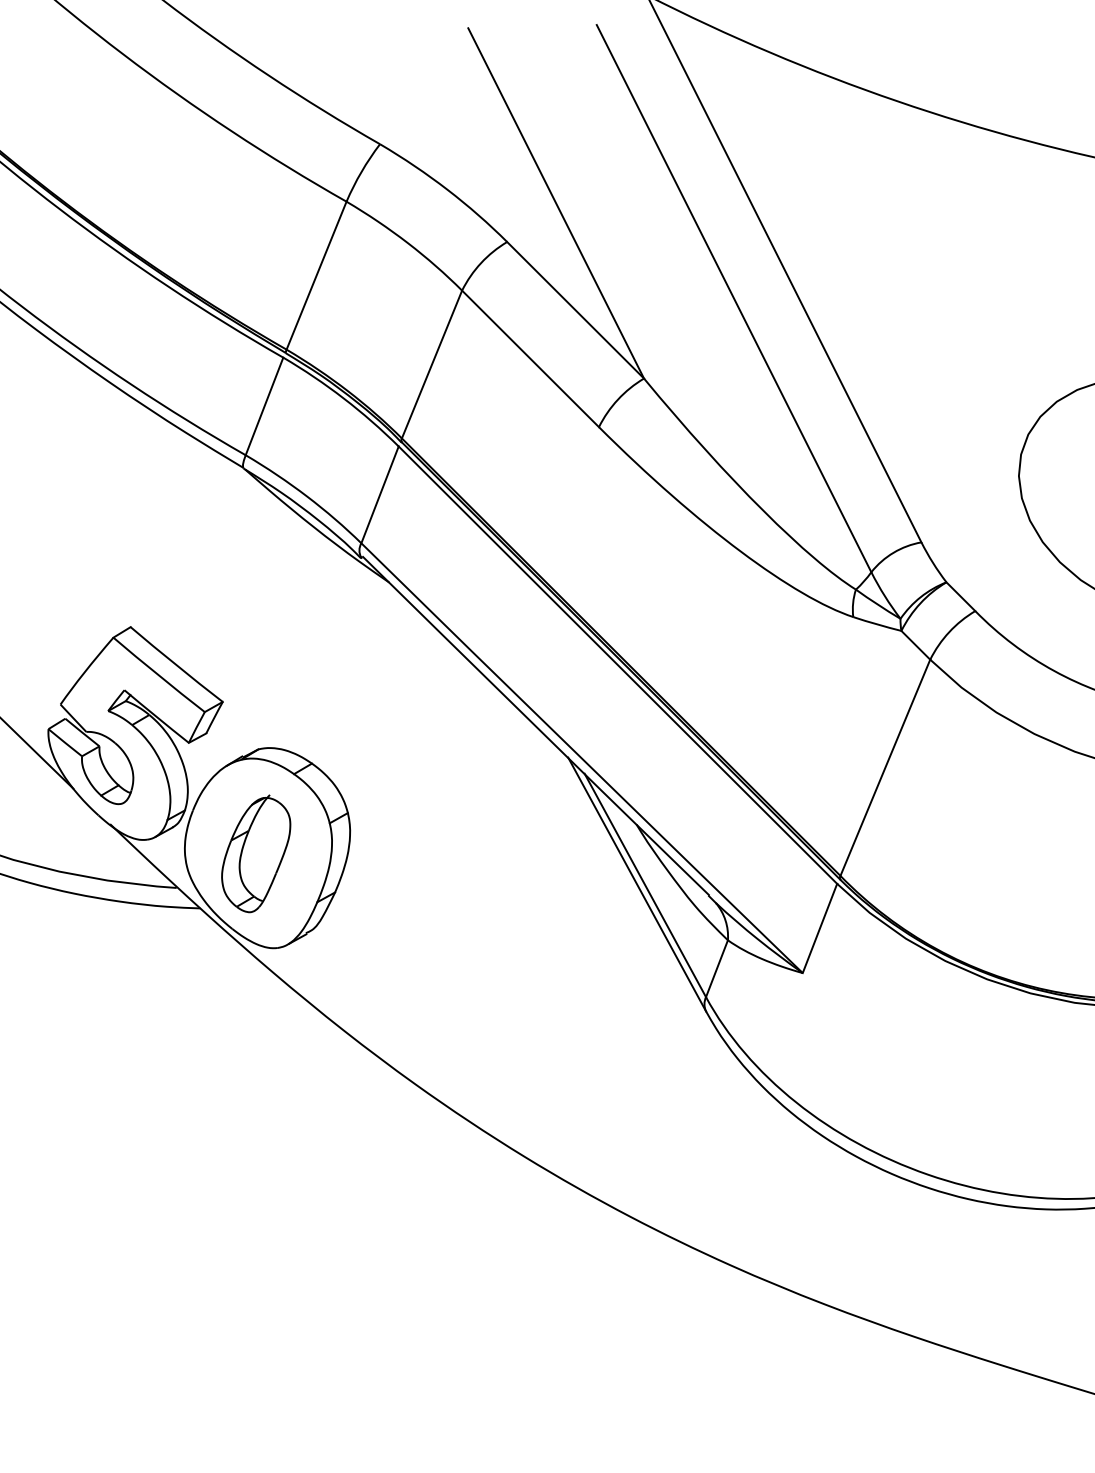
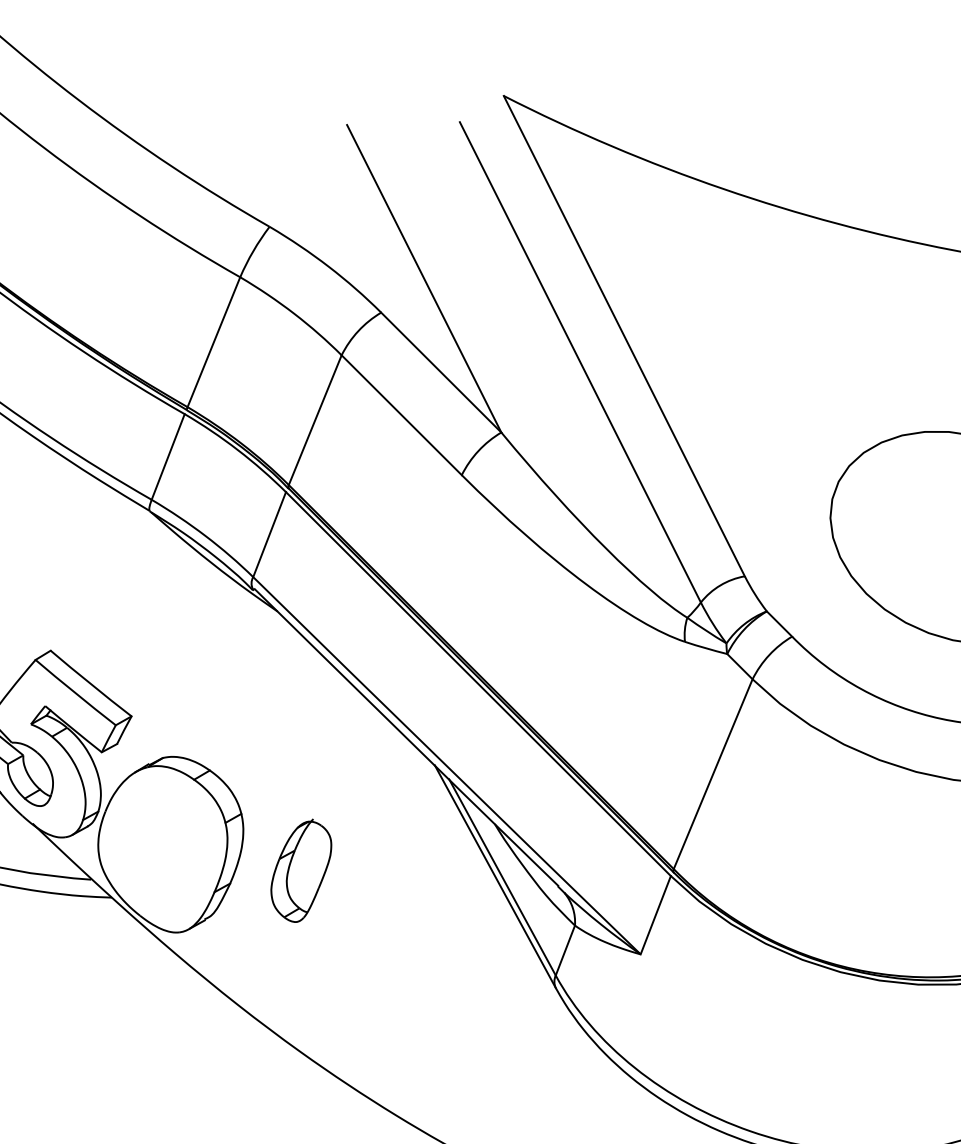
part: (256, 853) -> (301, 870), moved

